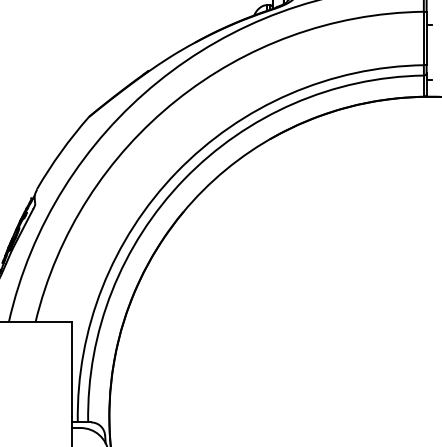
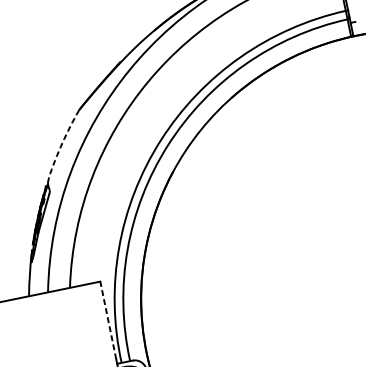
arc: (61, 151) -> (62, 142), solid -> dashed
line: (72, 369) -> (108, 320), solid -> dashed

